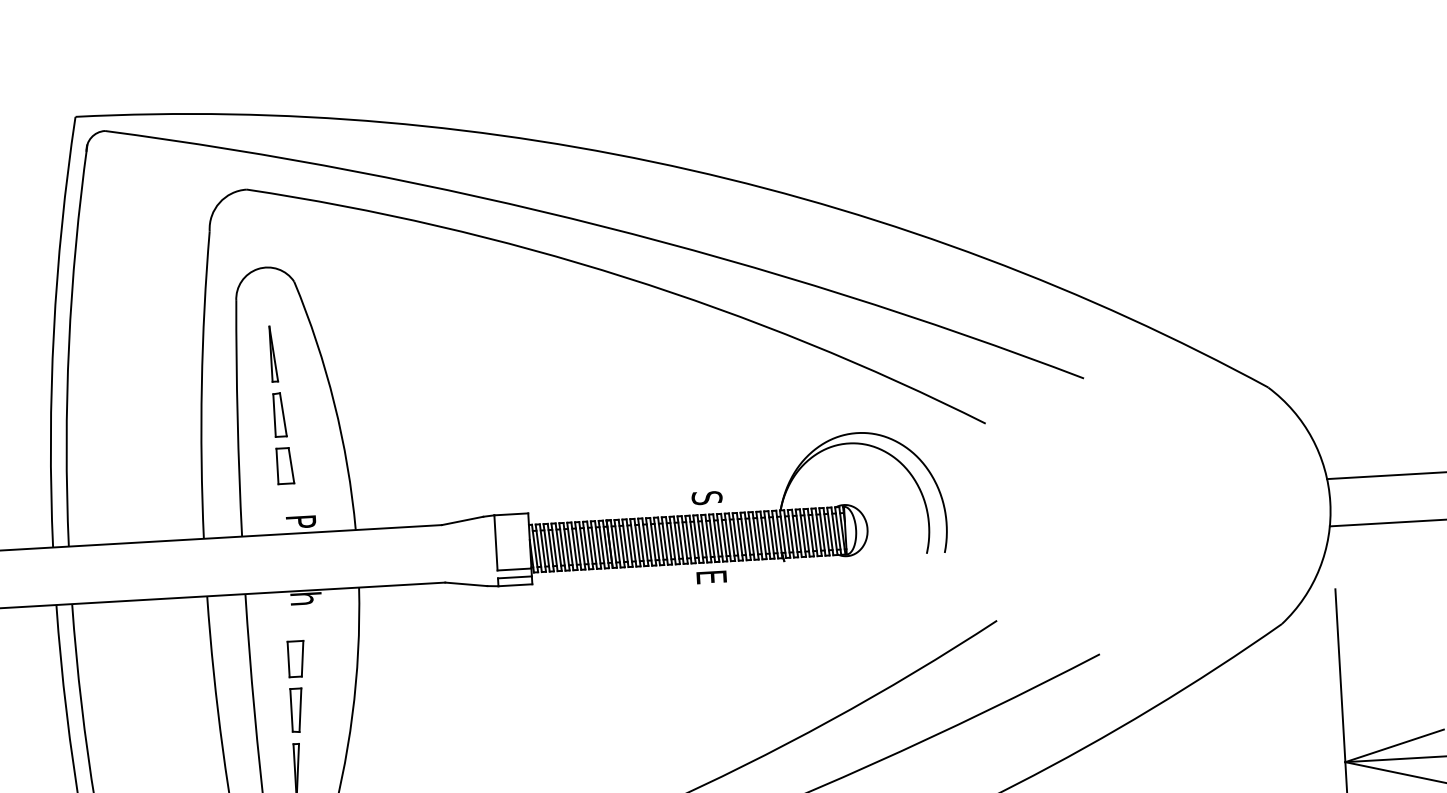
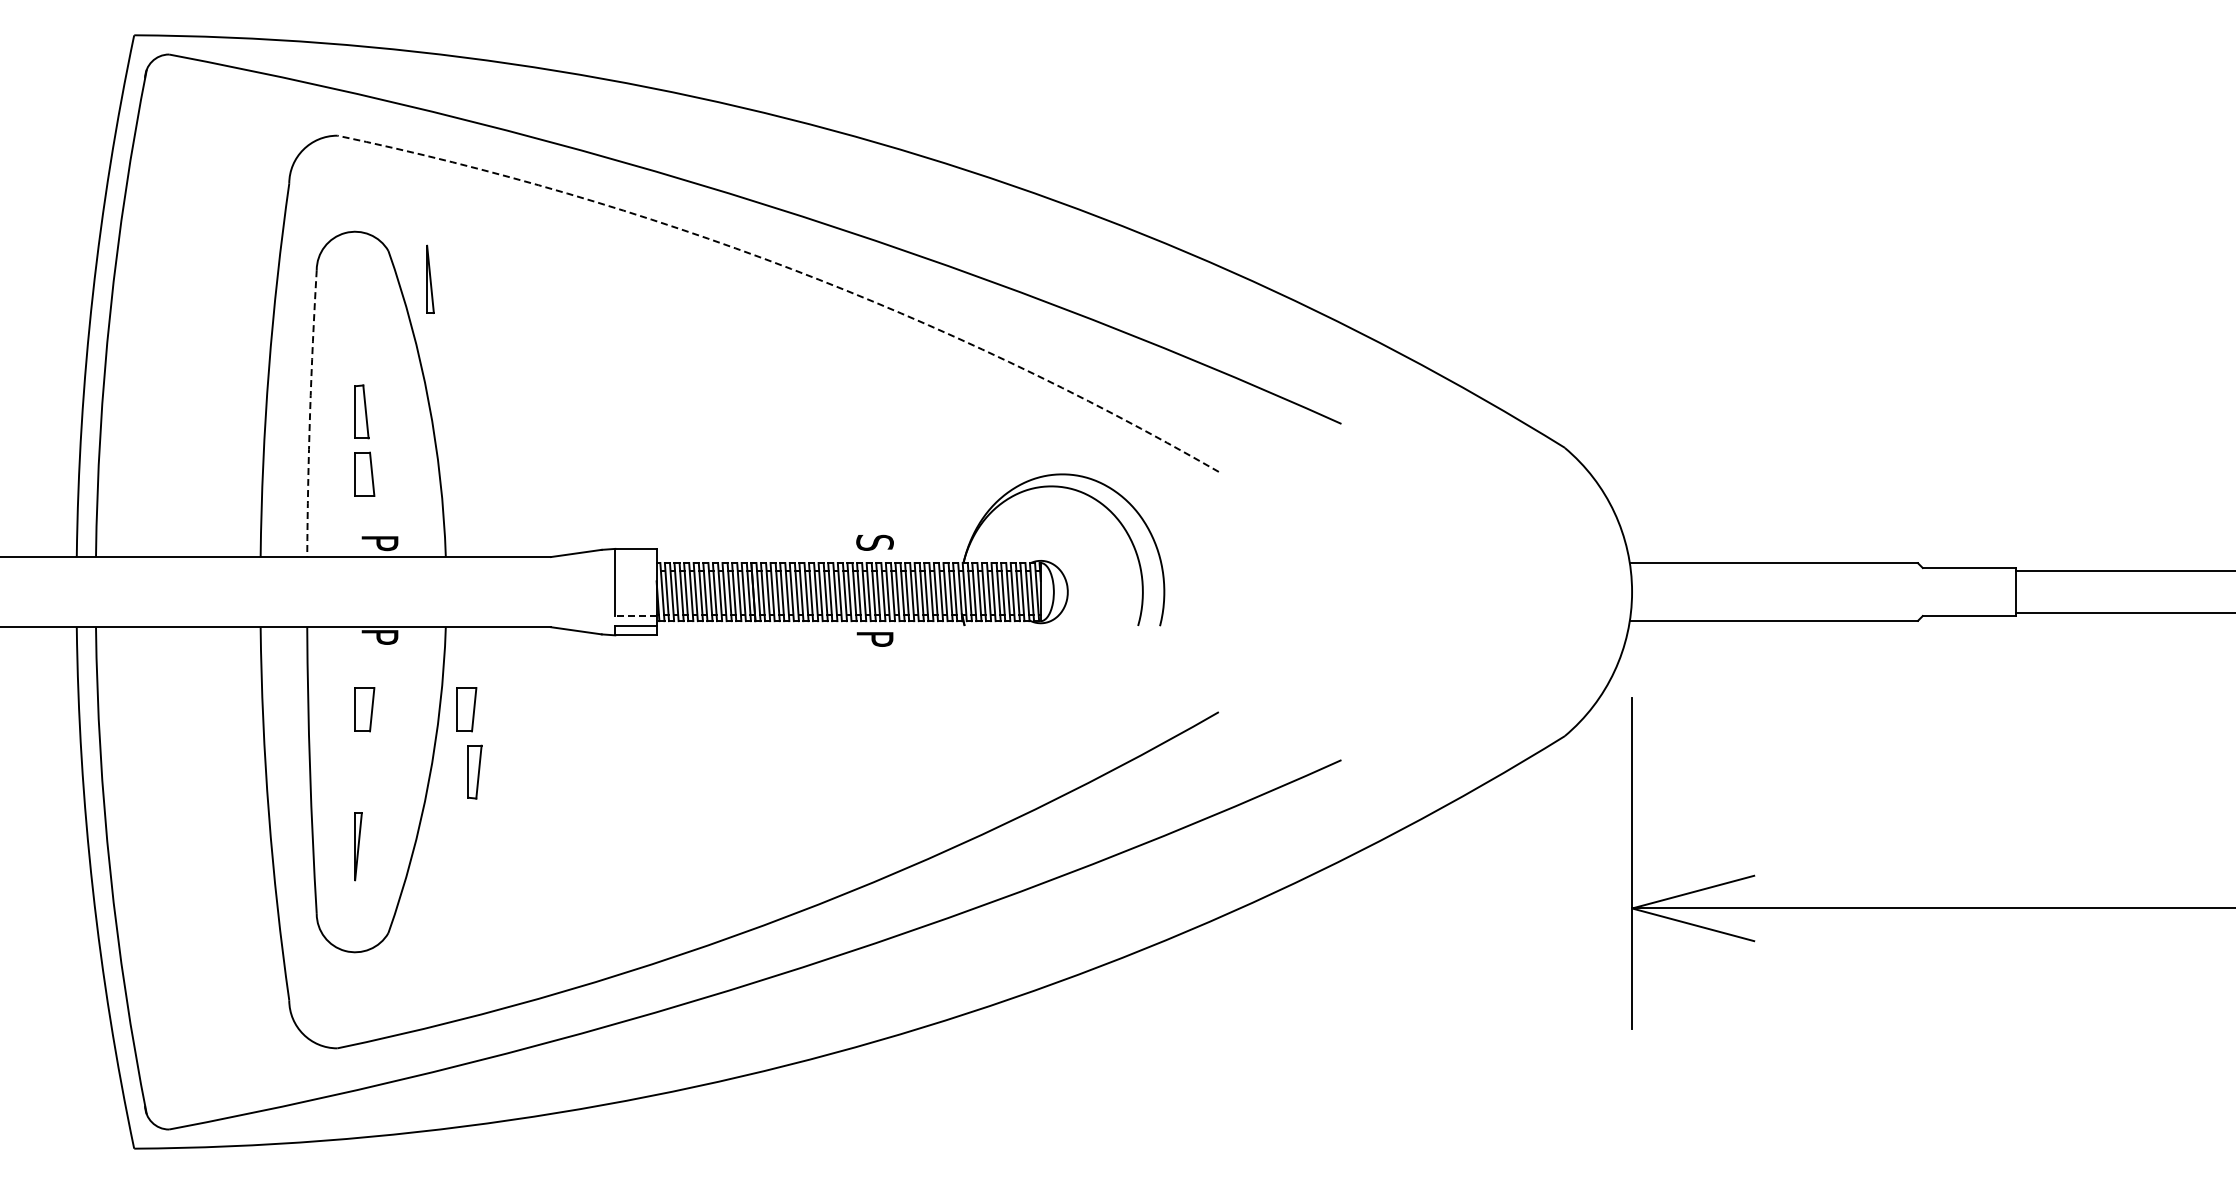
arc: (625, 277) -> (791, 269), solid -> dashed
part: (273, 353) -> (430, 278), moved
arc: (237, 418) -> (310, 413), solid -> dashed
line: (514, 569) -> (635, 616), solid -> dashed
text: (711, 577) -> (874, 639), E -> P
text: (305, 599) -> (380, 637), h -> P
part: (379, 654) -> (466, 709), added
part: (296, 709) -> (474, 771), moved

